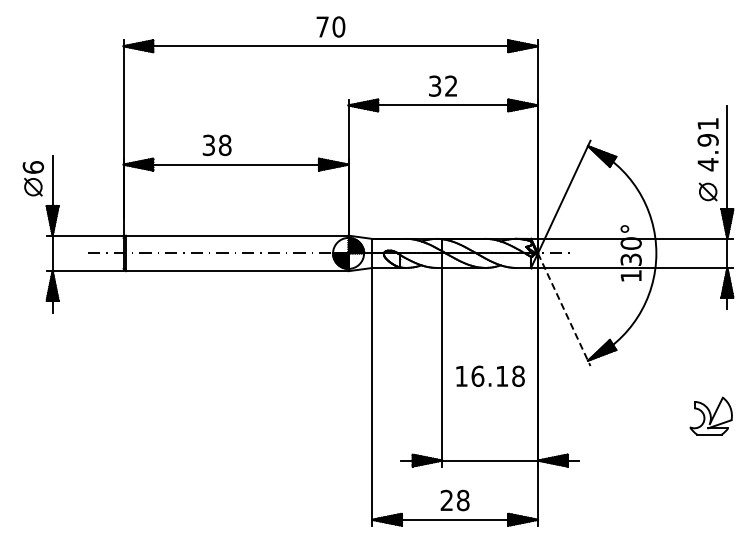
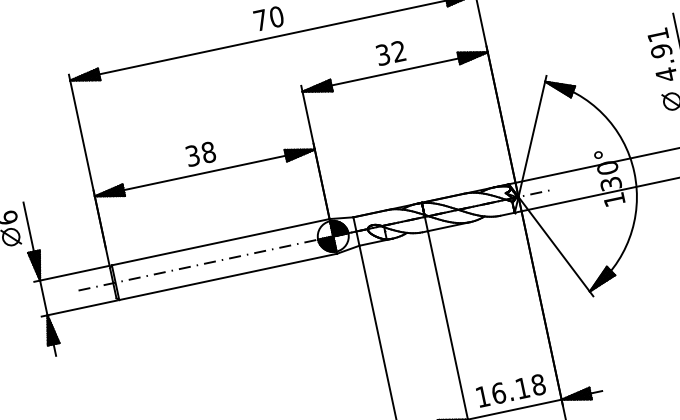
text: (216, 145) -> (200, 154), moved
line: (564, 310) -> (556, 247), dashed -> solid
text: (490, 375) -> (510, 389), moved

